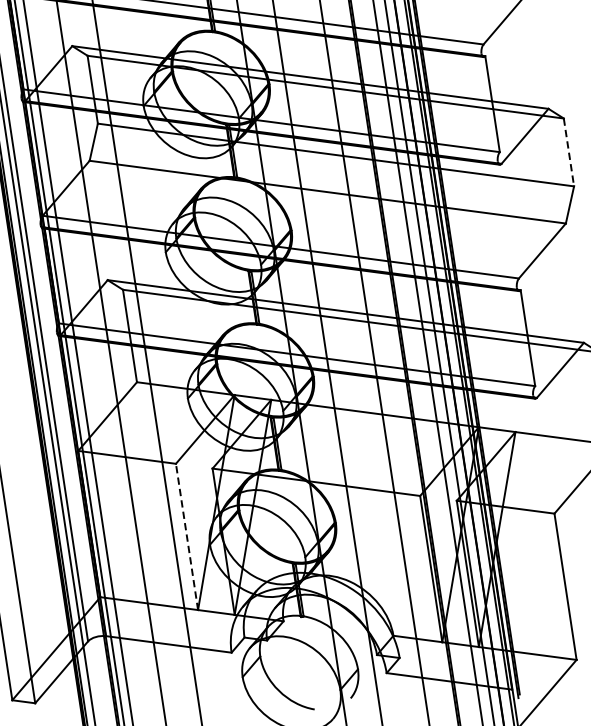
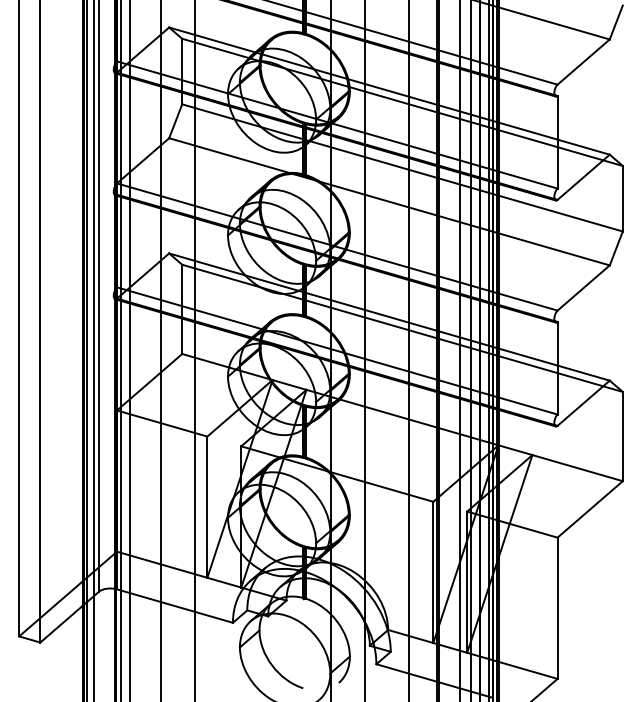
line: (568, 152) -> (622, 198), dashed -> solid
line: (187, 537) -> (207, 507), dashed -> solid

